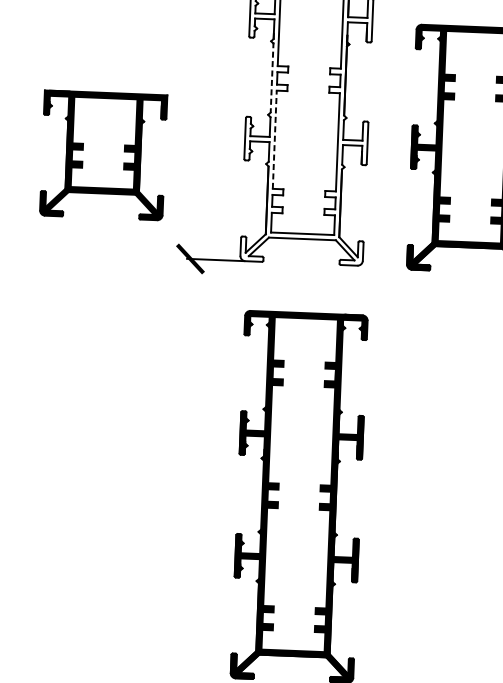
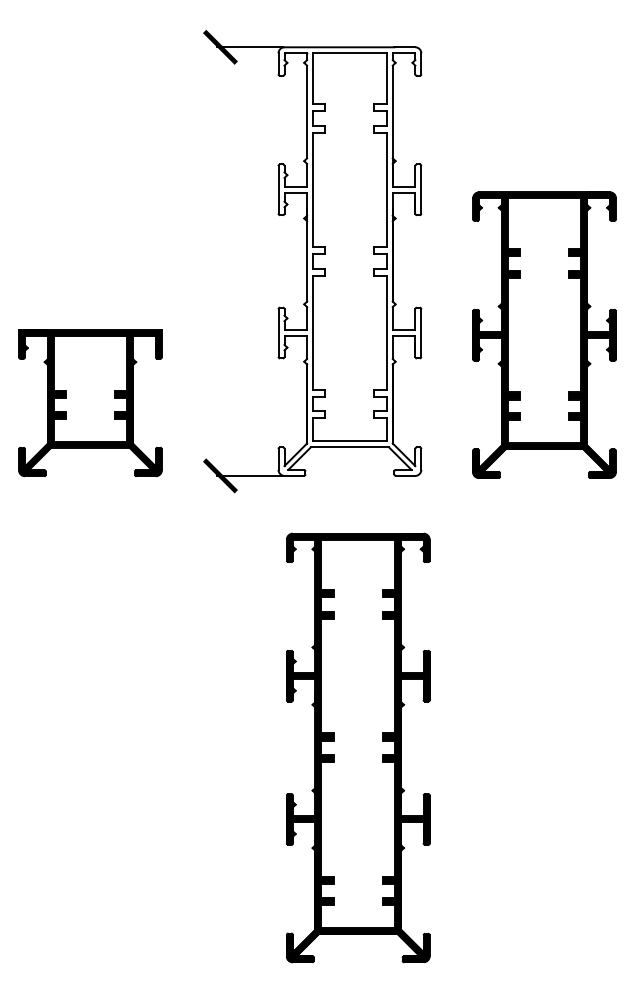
line: (272, 73) -> (307, 255), dashed -> solid
line: (275, 139) -> (313, 332), dashed -> solid
part: (103, 155) -> (90, 403), moved

